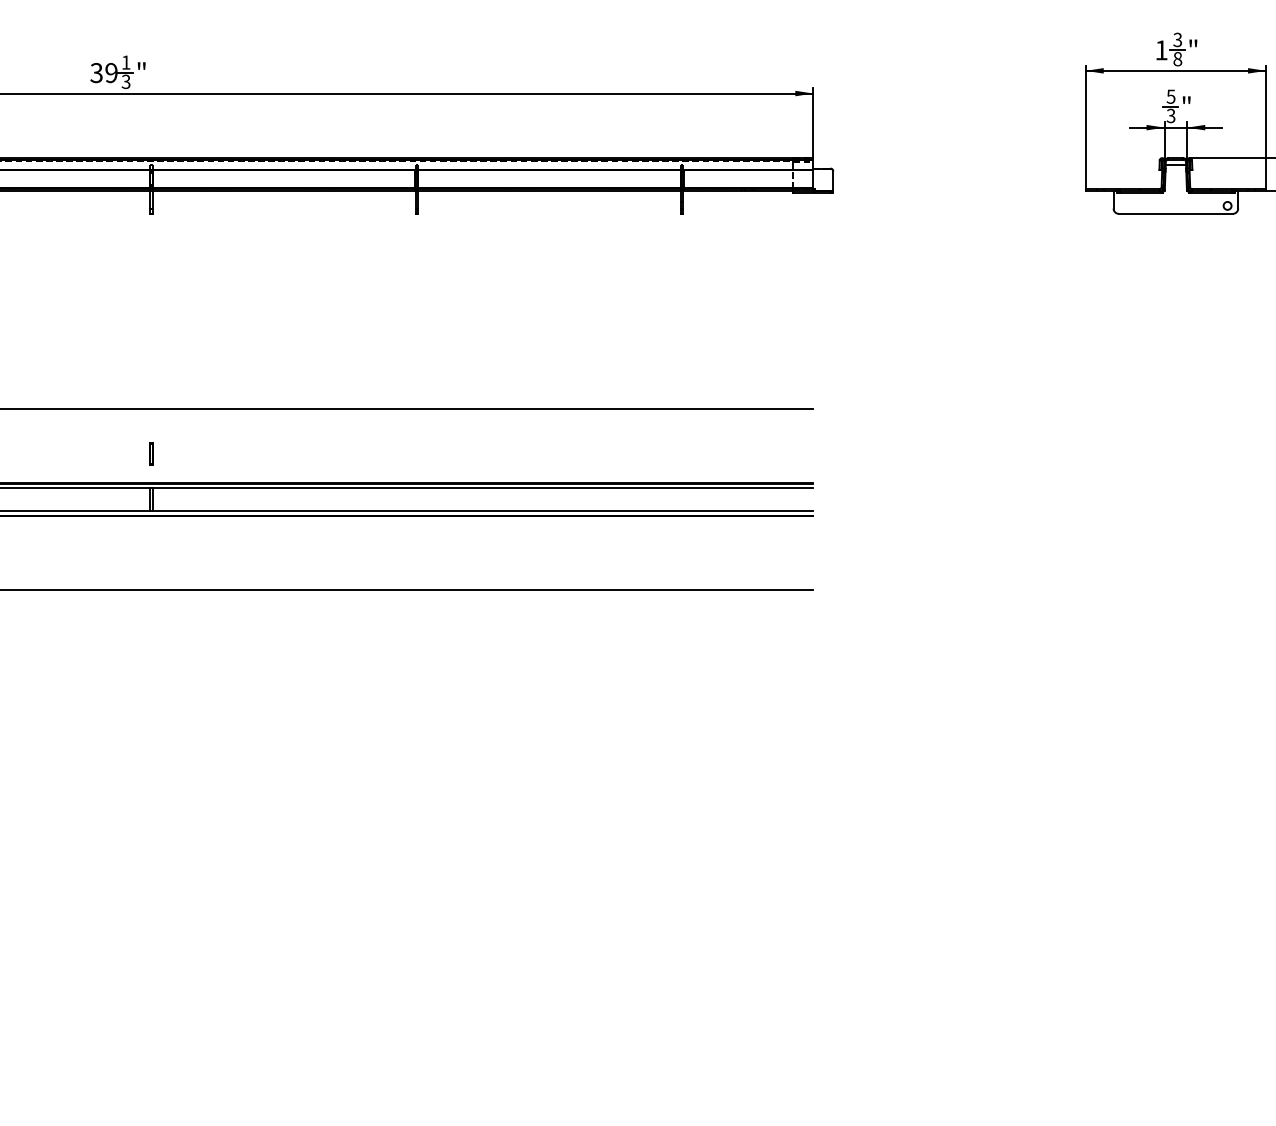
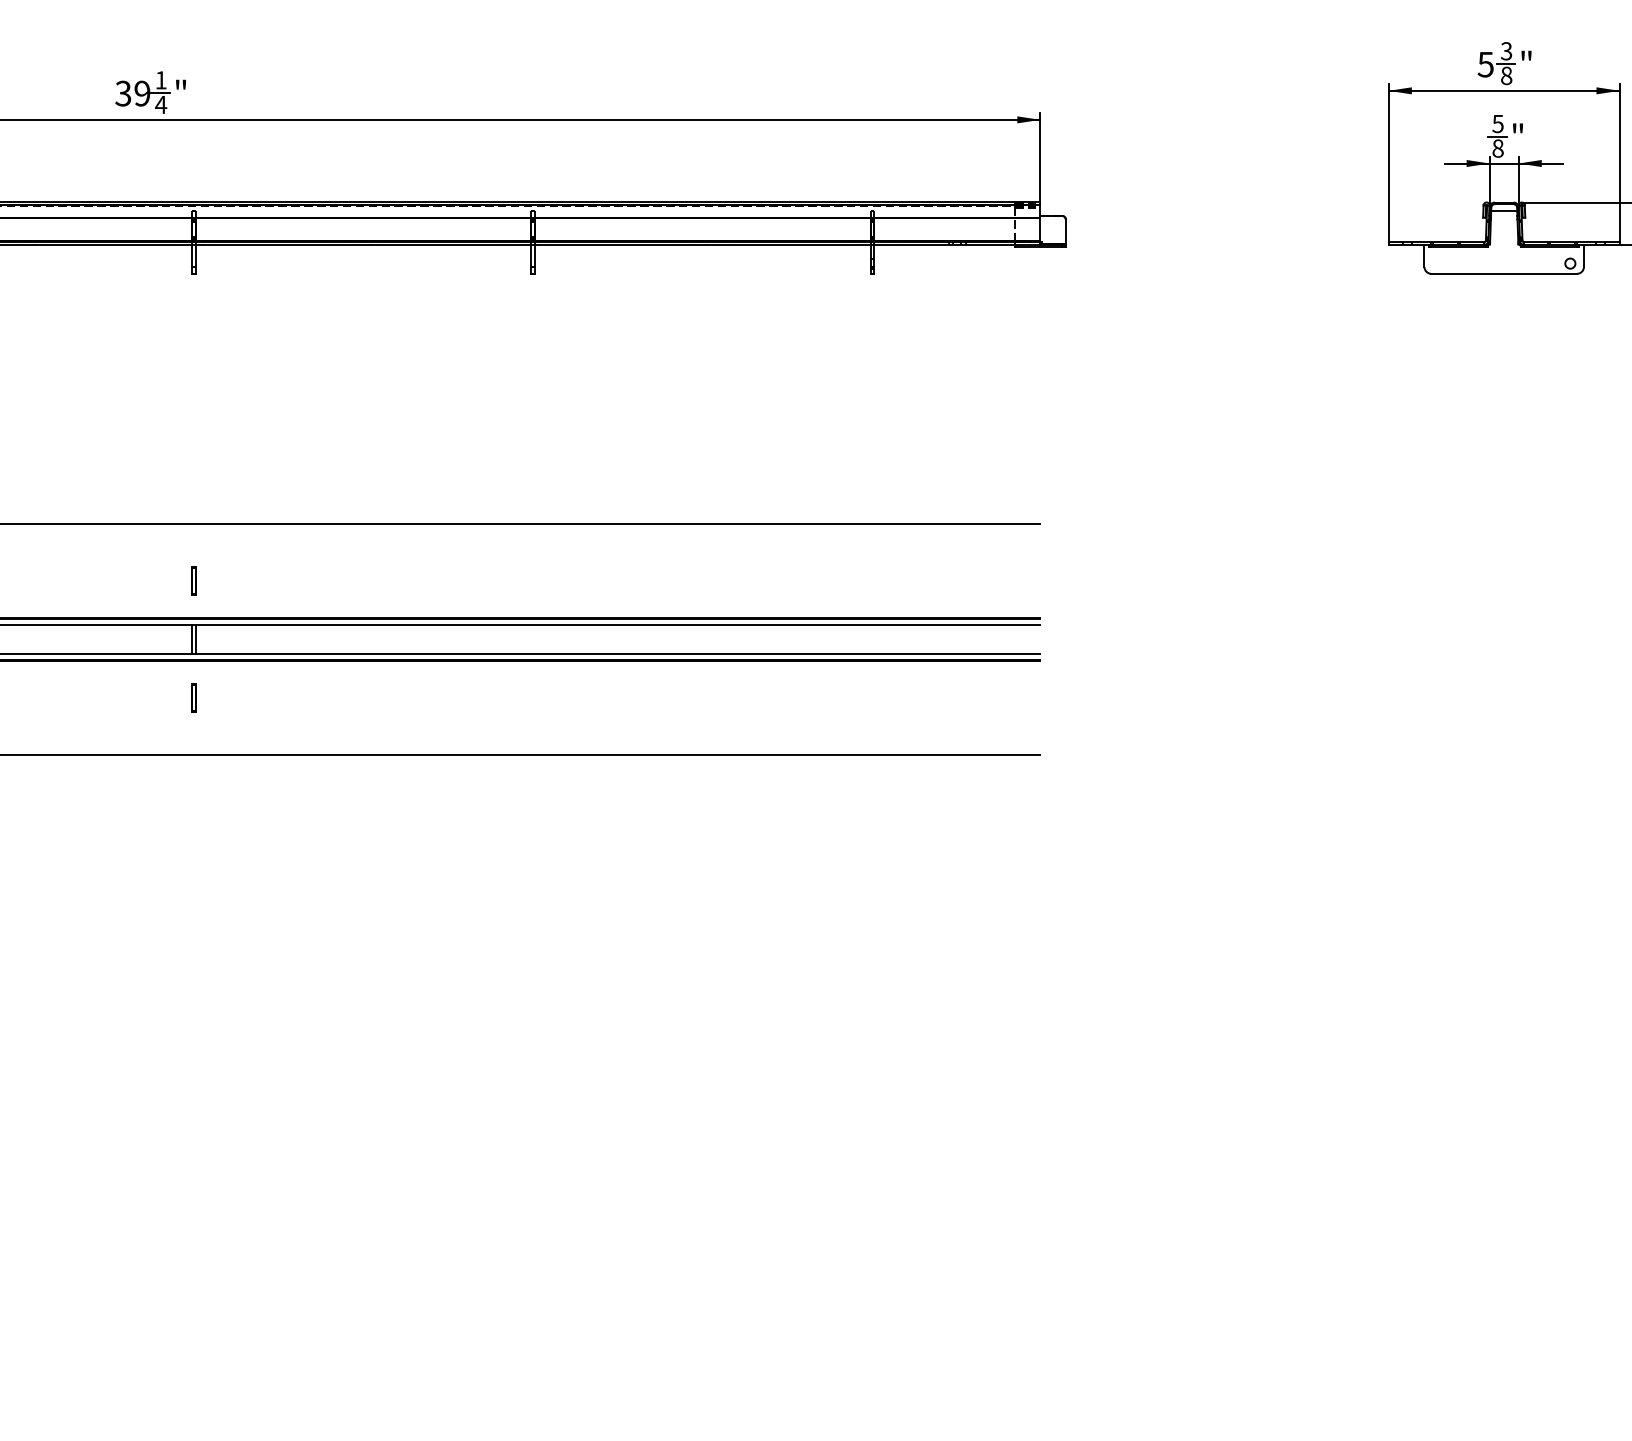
text: (1161, 50) -> (1485, 64), 1 -> 5
text: (126, 81) -> (161, 104), 3 -> 4
text: (1170, 115) -> (1497, 148), 3 -> 8
part: (151, 545) -> (193, 697), added

